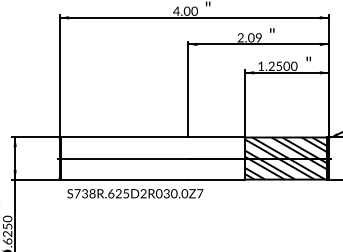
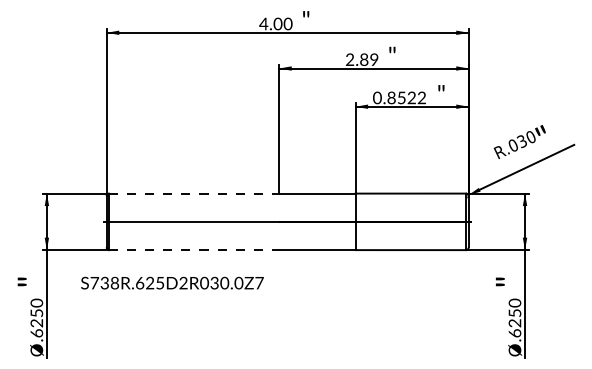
text: (250, 37) -> (363, 59), 2.09 -> 2.89
text: (277, 65) -> (399, 97), 1.2500 -> 0.8522
line: (124, 137) -> (194, 193), solid -> dashed
hatch: (286, 158) -> (411, 221), removed
line: (124, 179) -> (194, 250), solid -> dashed
text: (135, 193) -> (172, 282), moved

